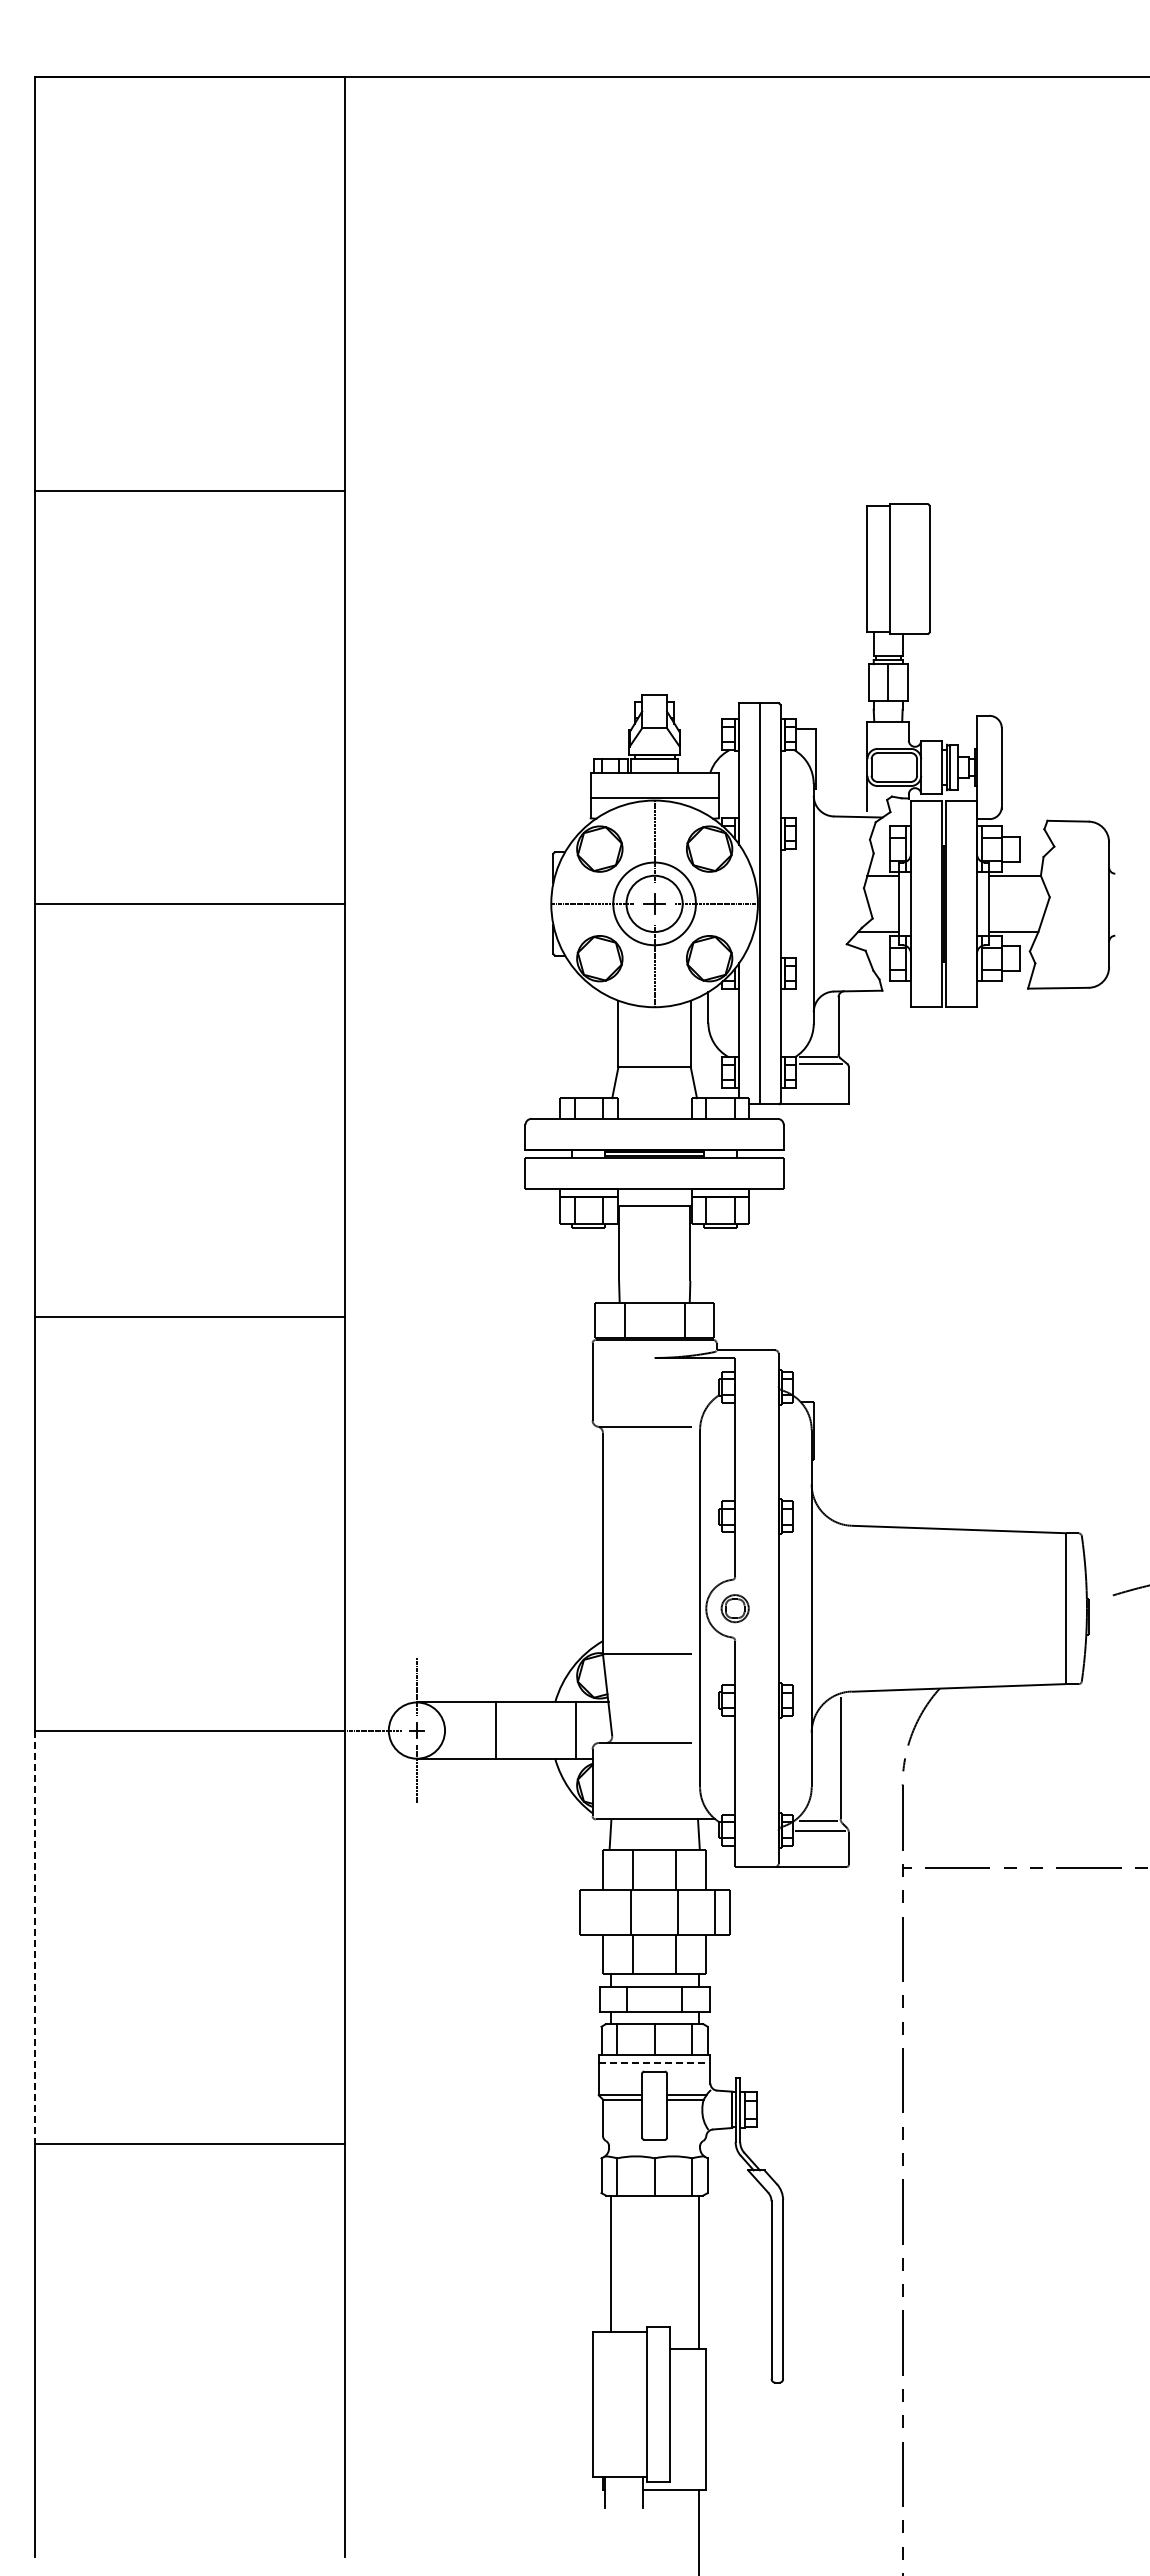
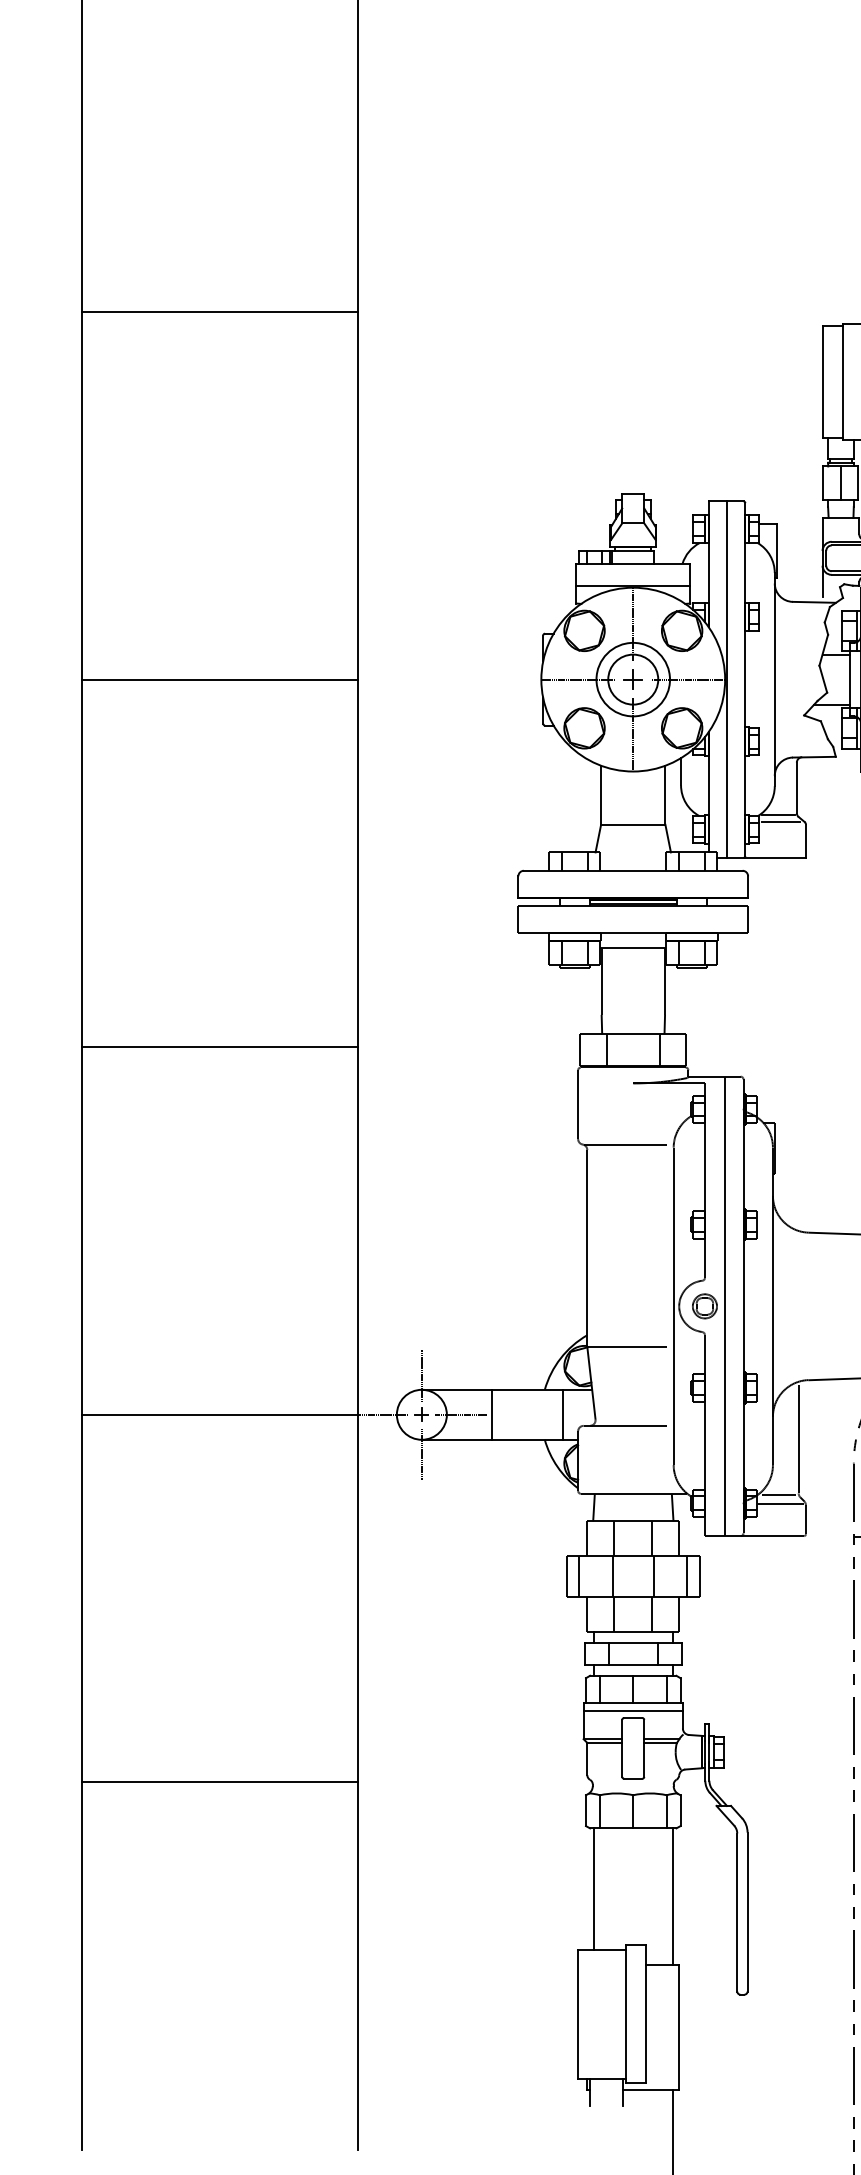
line: (757, 1608) -> (724, 1306), added
line: (460, 1730) -> (460, 1414), added
line: (594, 1912) -> (579, 1576), added
line: (34, 1937) -> (81, 1598), dashed -> solid
line: (654, 2063) -> (633, 1710), dashed -> solid

